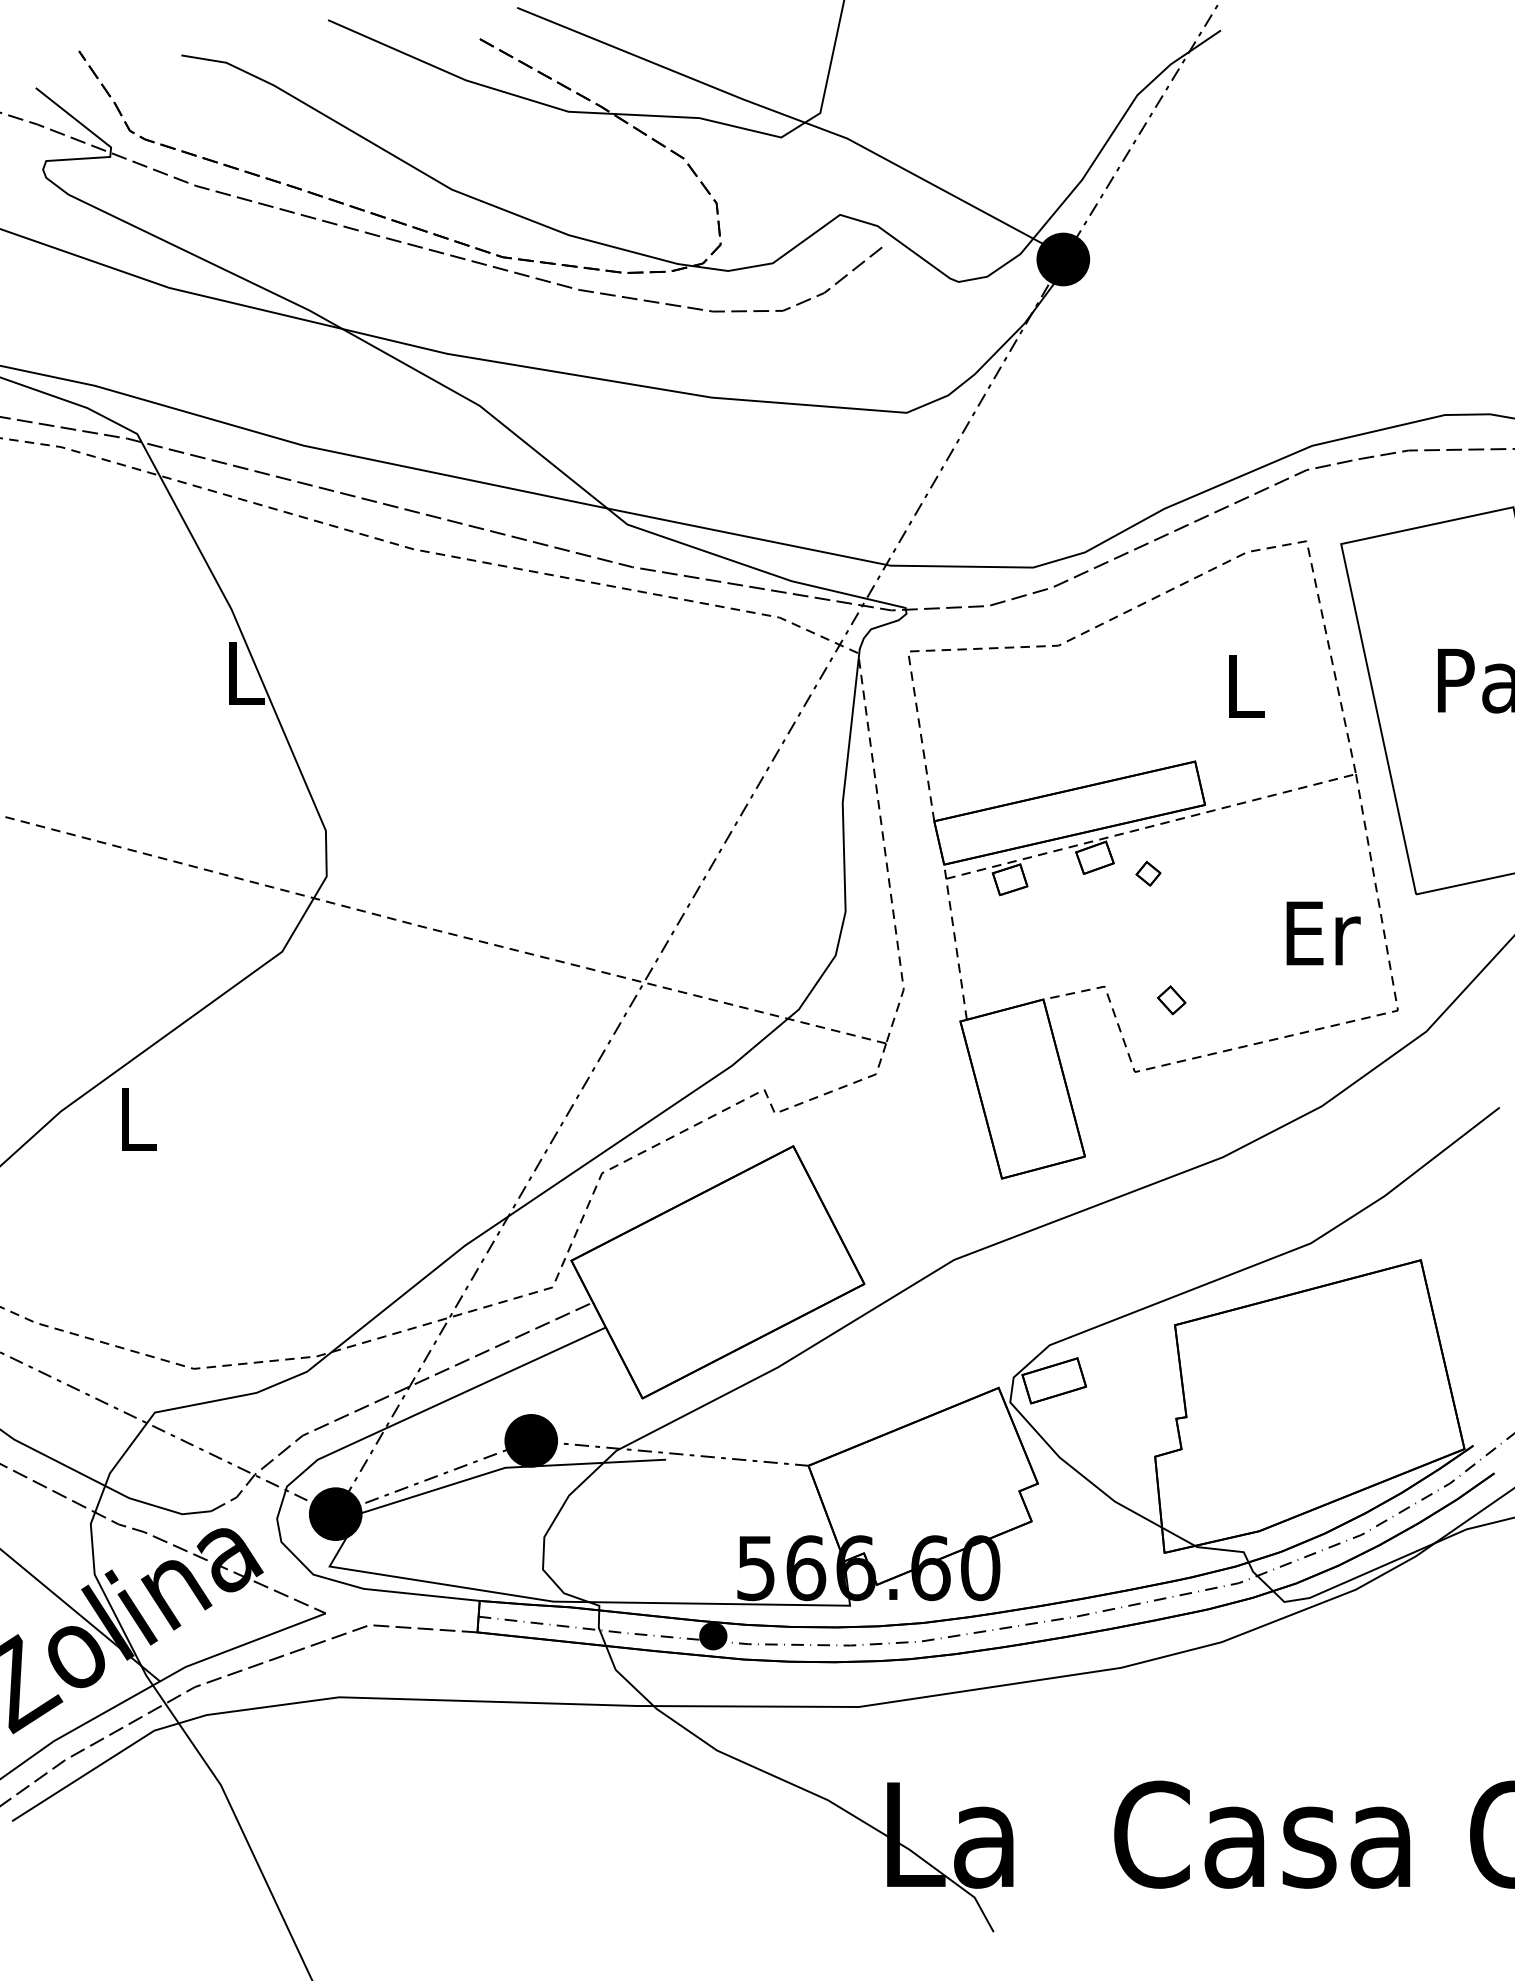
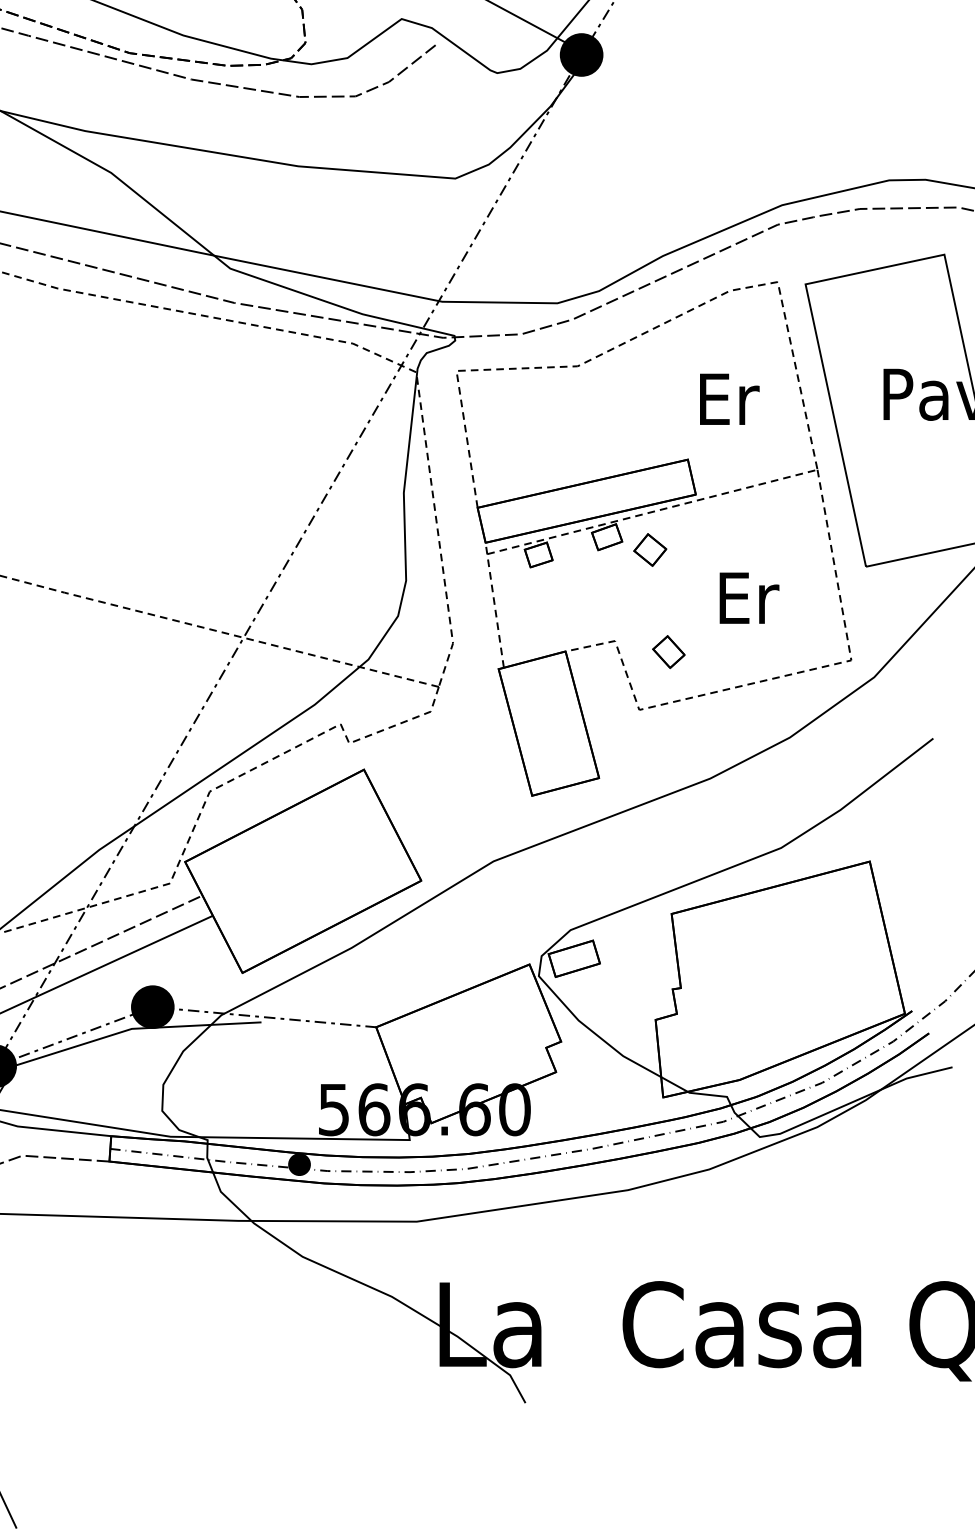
text: (1247, 686) -> (730, 399), L -> Er
part: (1148, 873) -> (650, 549), size x1.67
text: (1323, 933) -> (749, 598), moved
part: (1171, 1000) -> (668, 652), size x1.43

